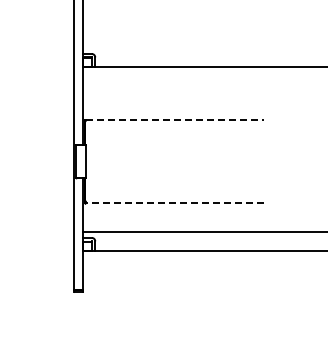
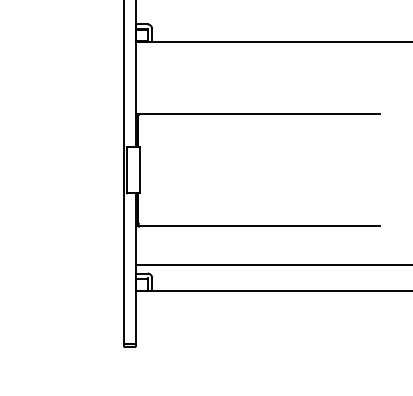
line: (174, 120) -> (259, 114), dashed -> solid
line: (174, 202) -> (259, 225), dashed -> solid

